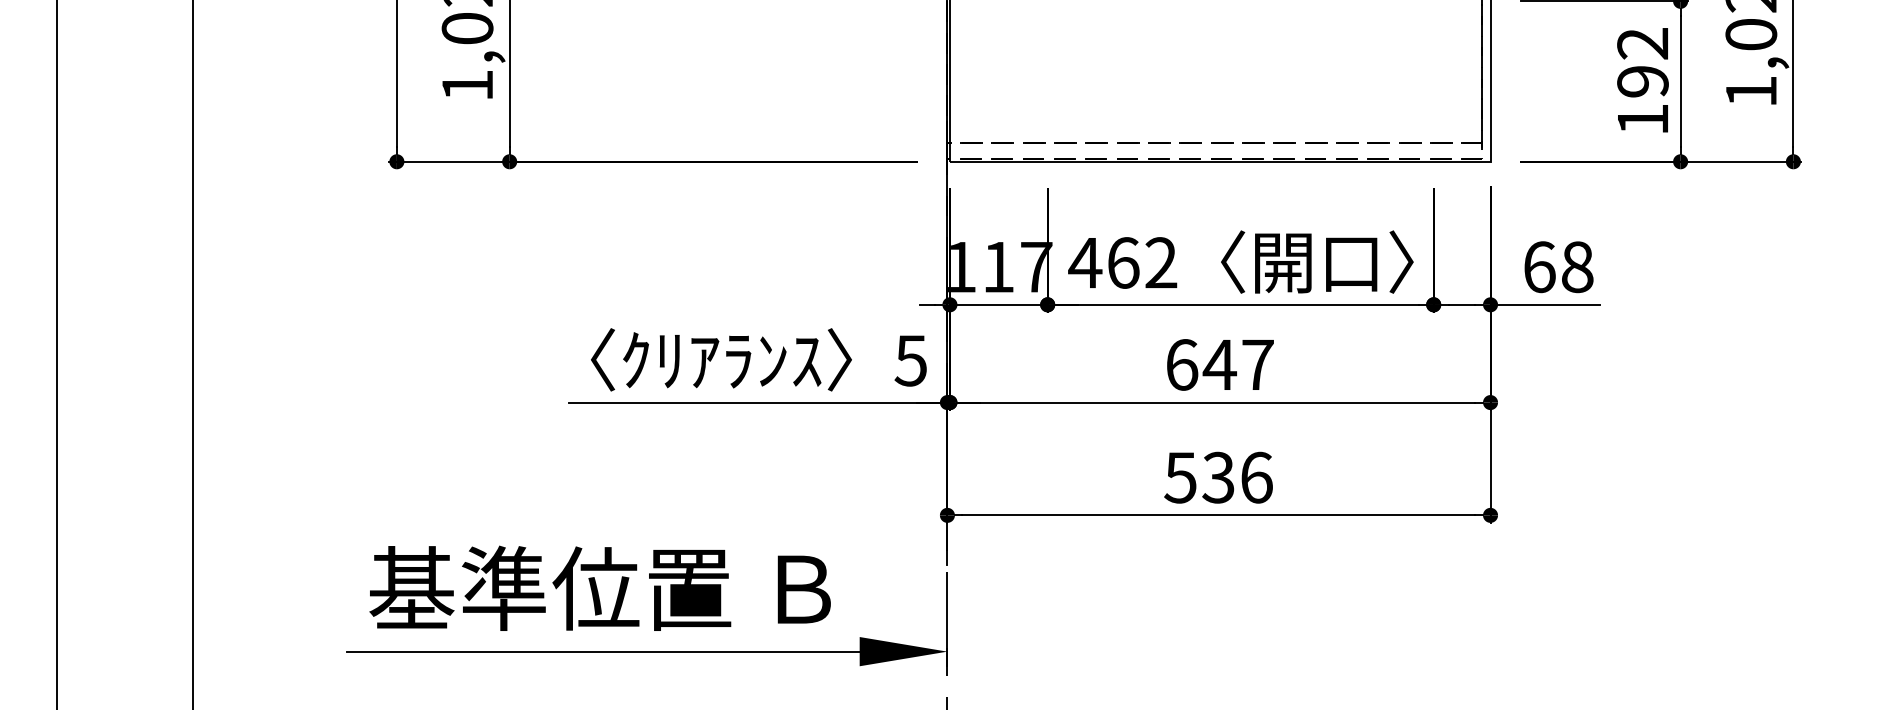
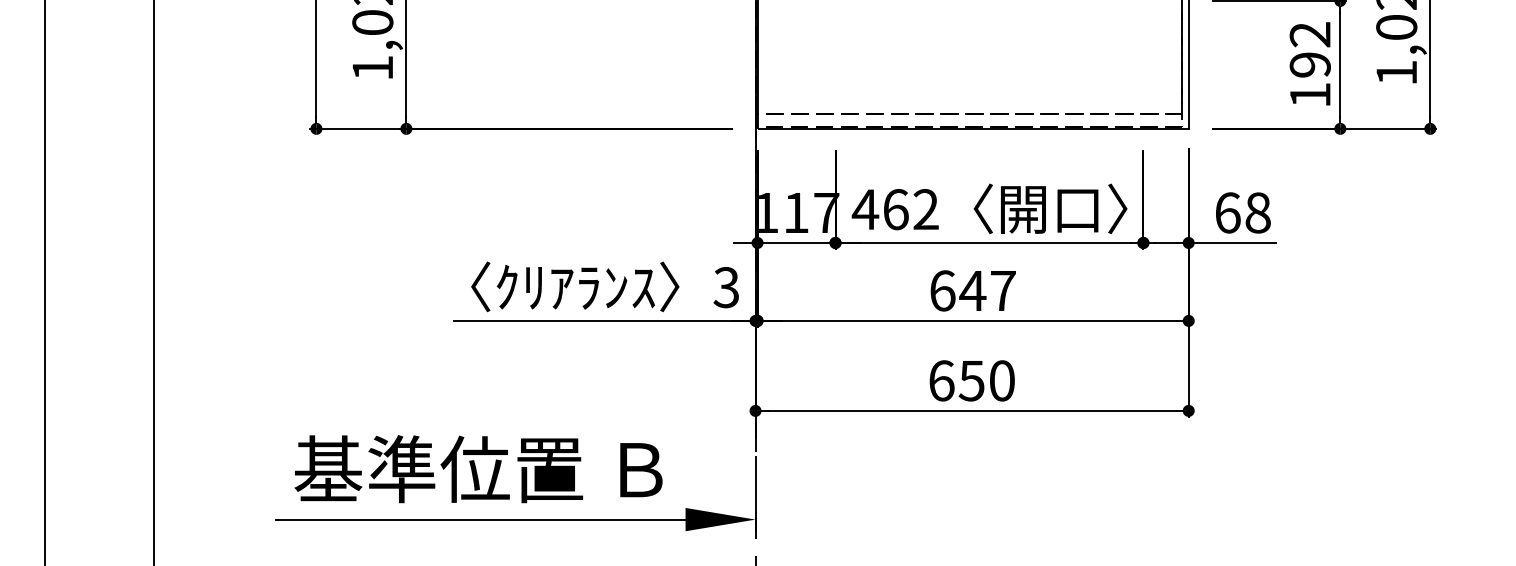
text: (910, 360) -> (726, 287), 5 -> 3
text: (1218, 477) -> (971, 380), 536 -> 650

